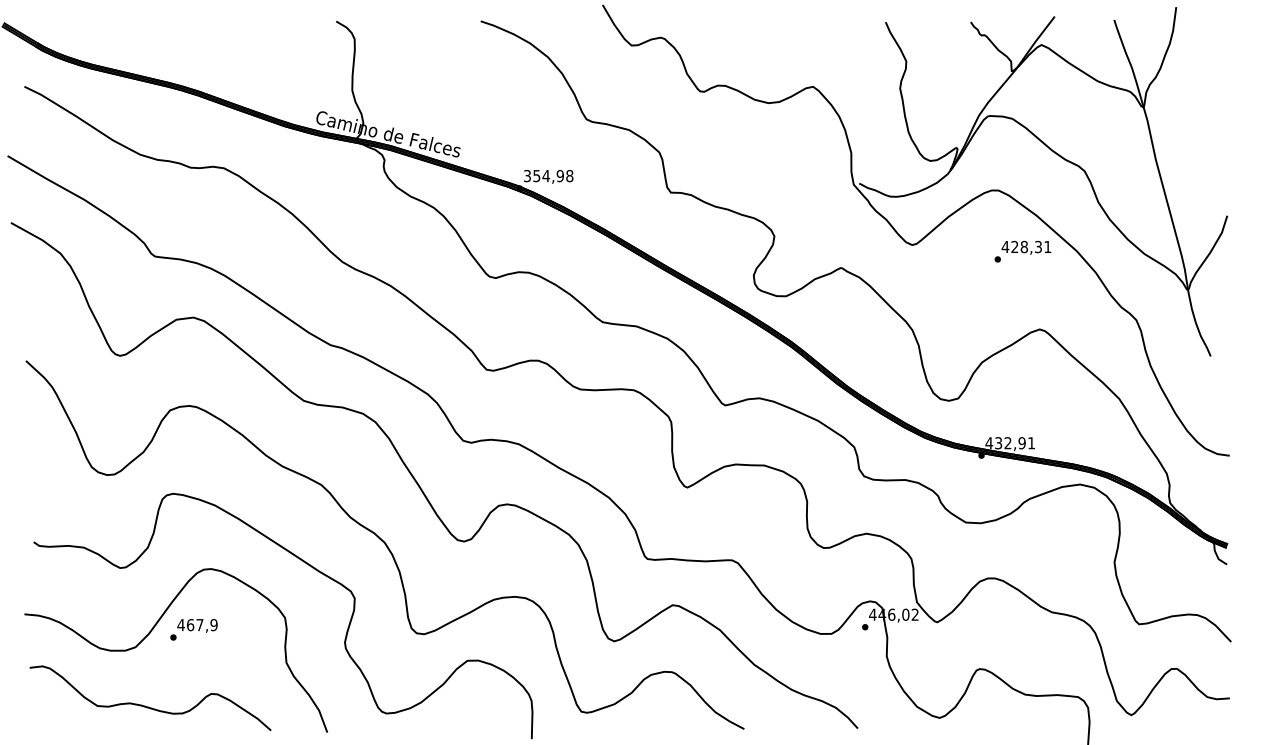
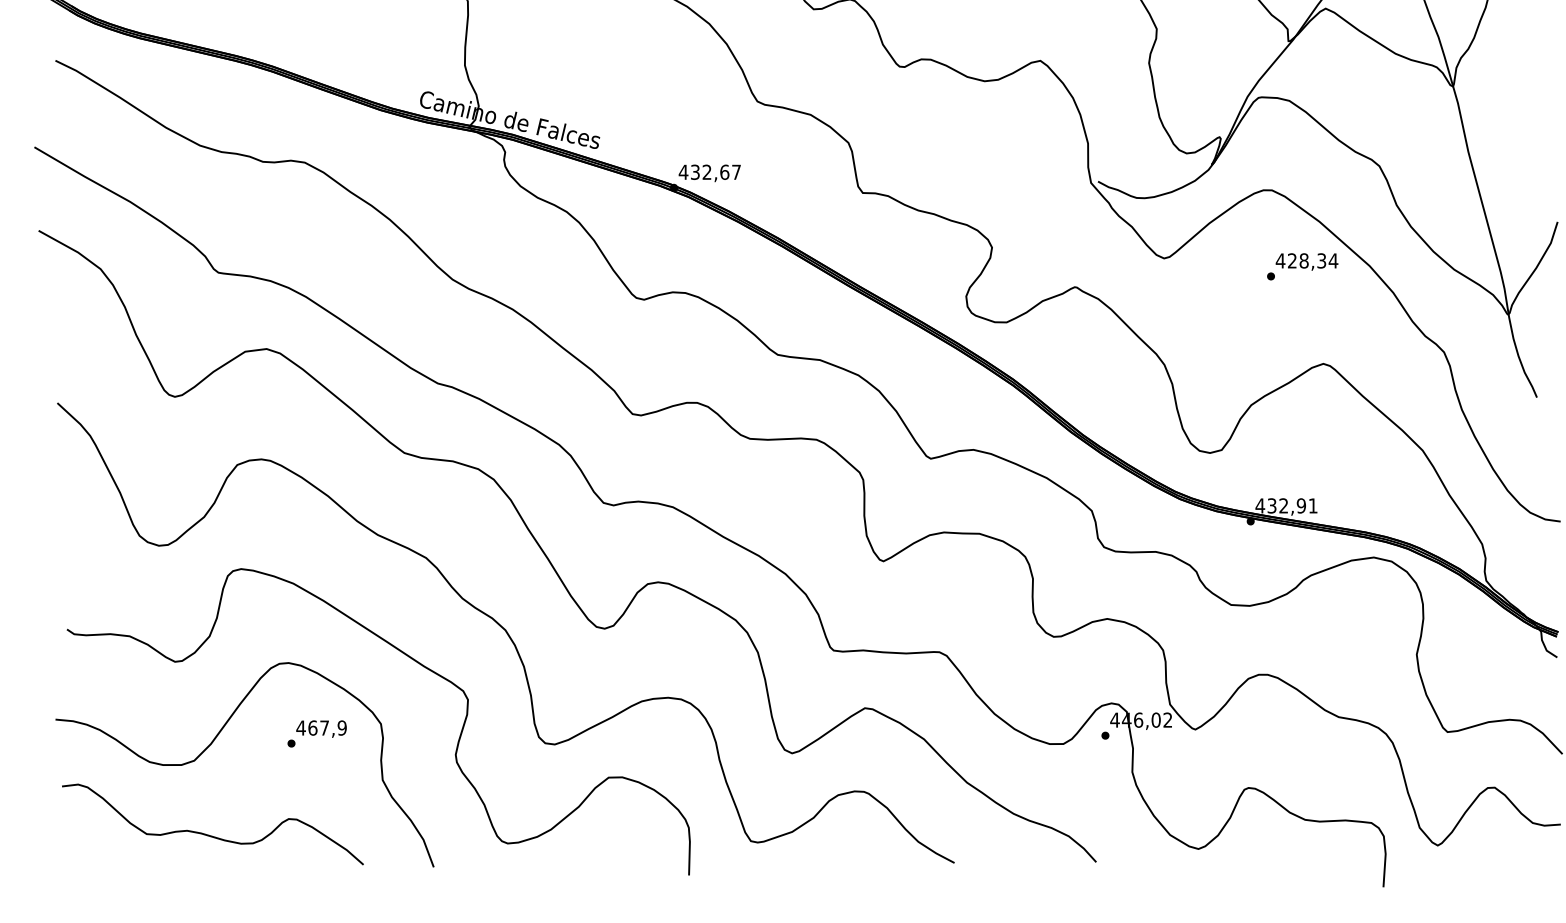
text: (548, 175) -> (709, 171), 354,98 -> 432,67
text: (1047, 246) -> (1333, 260), 428,31 -> 428,34
text: (193, 629) -> (316, 733), moved

